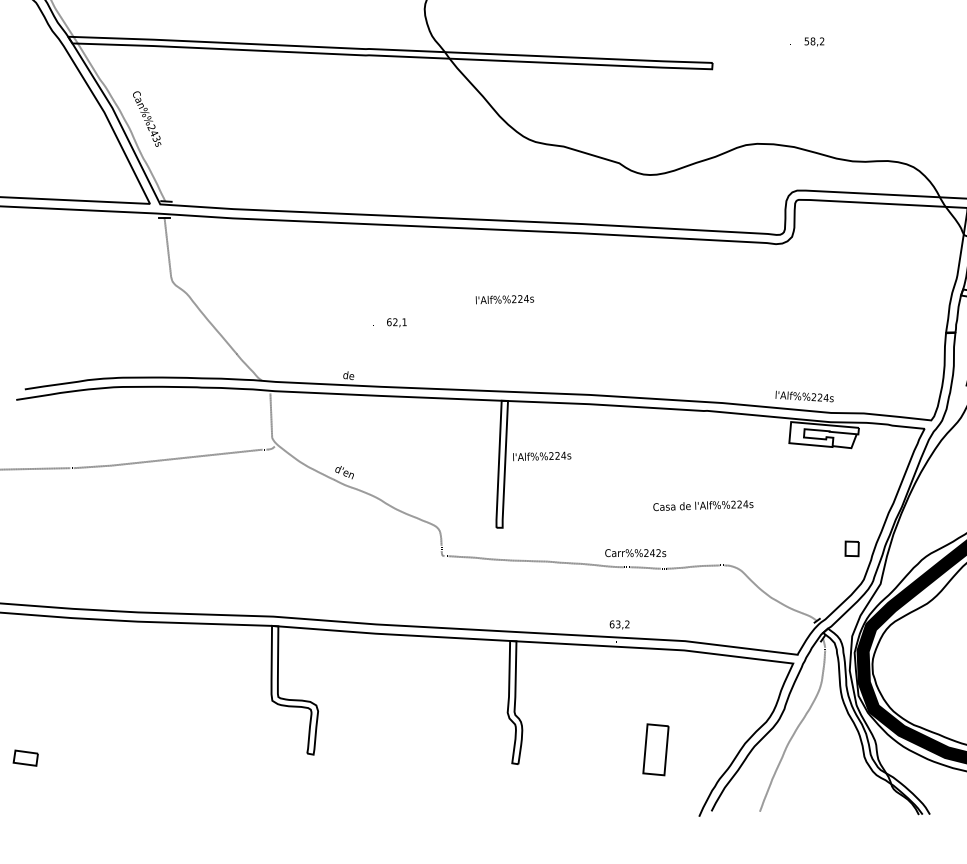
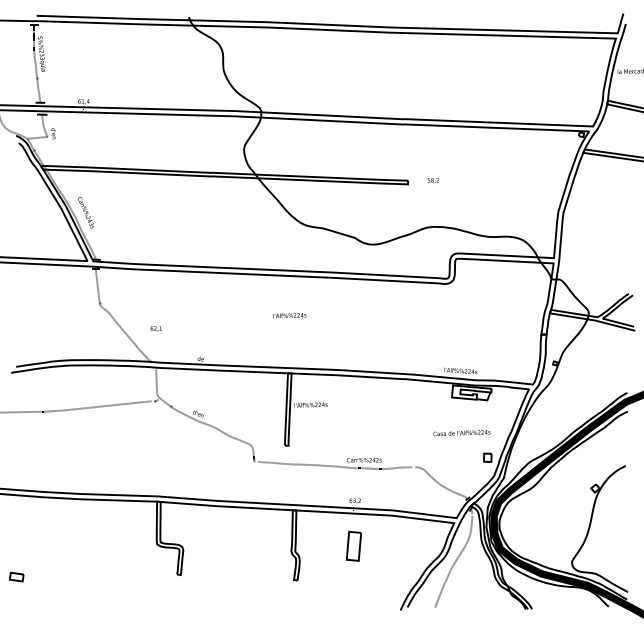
text: (813, 41) -> (432, 180), moved
text: (395, 322) -> (155, 328), moved
text: (702, 506) -> (461, 433), moved
part: (655, 748) -> (353, 545), moved

